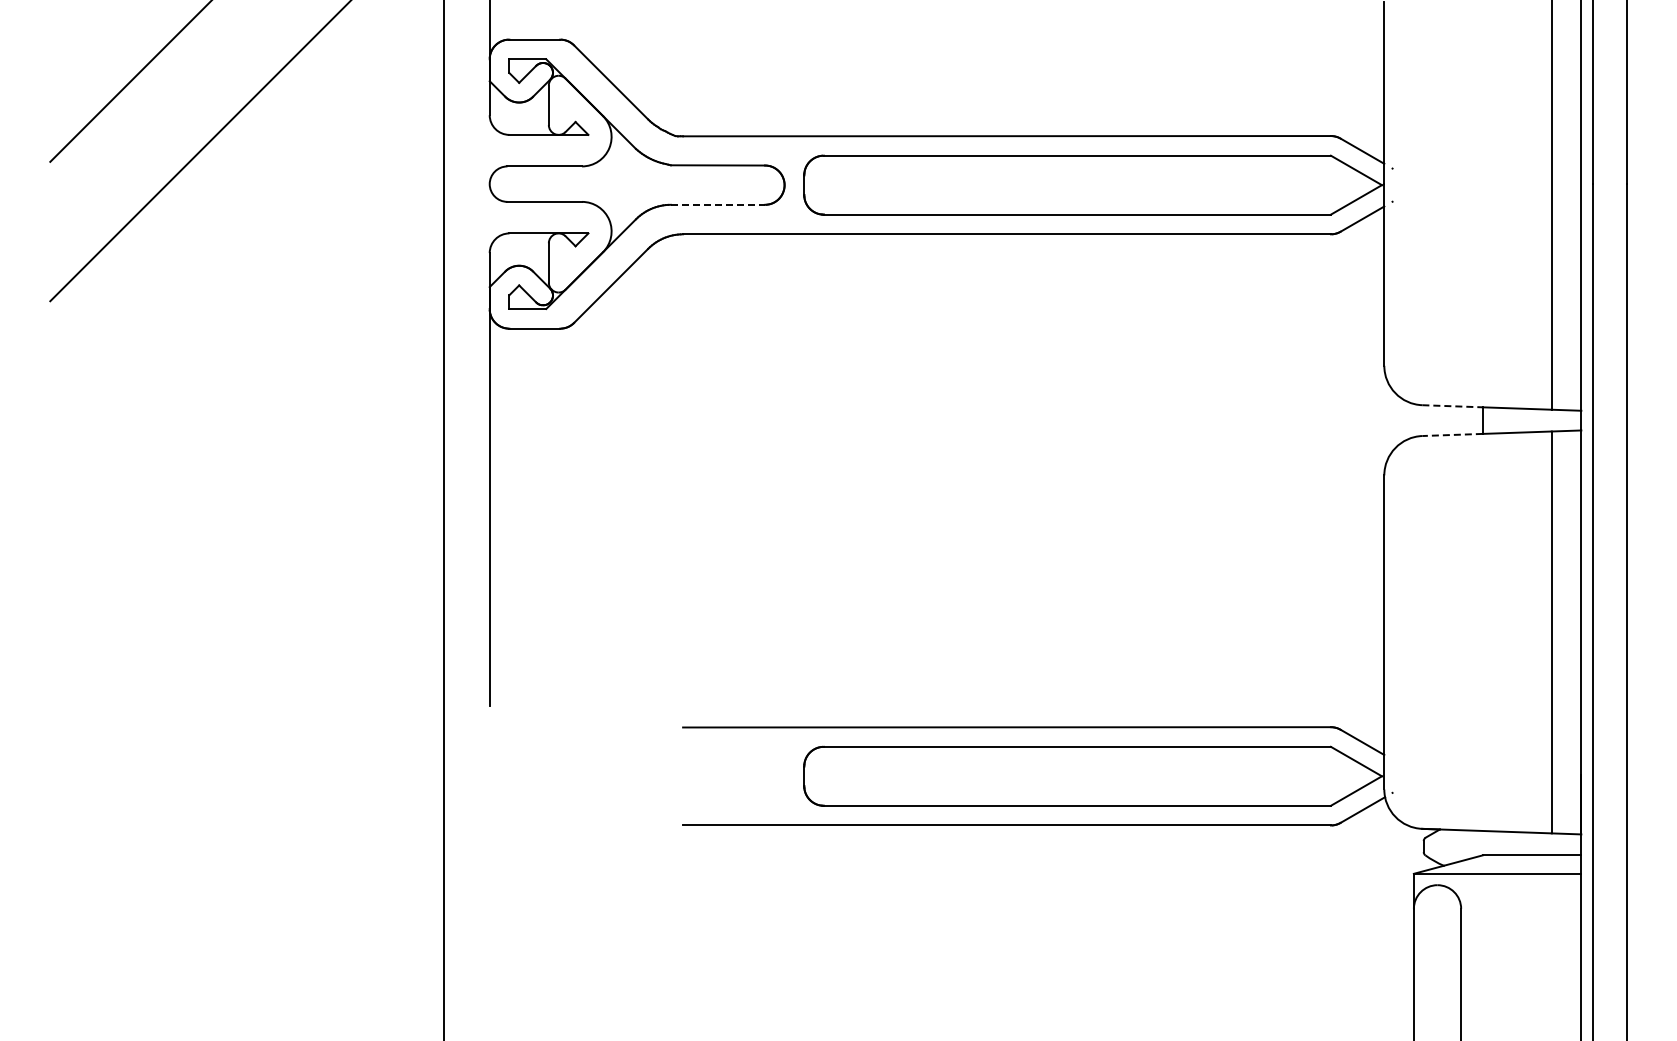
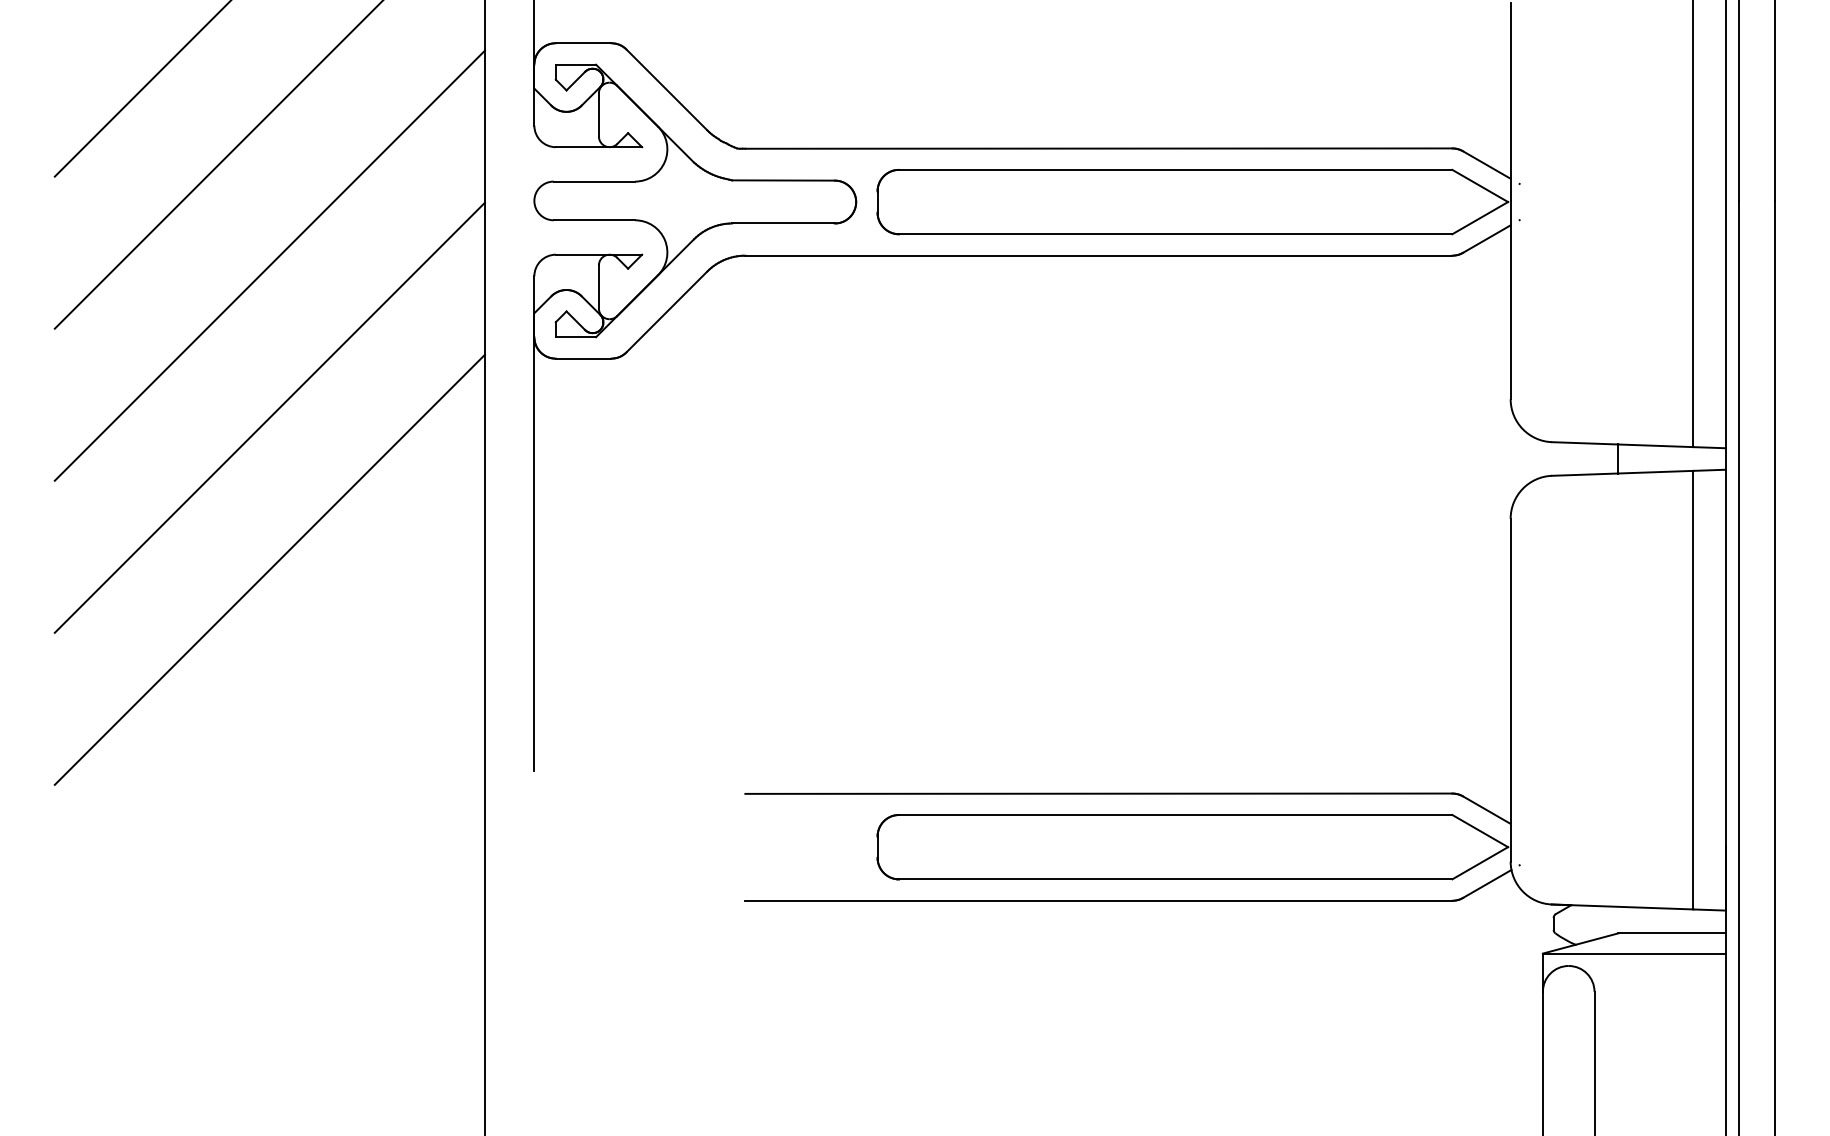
line: (718, 204) -> (784, 223), dashed -> solid
line: (247, 243) -> (270, 265), added
line: (247, 382) -> (270, 417), added
line: (1453, 406) -> (1586, 443), dashed -> solid
line: (1452, 434) -> (1585, 474), dashed -> solid
line: (247, 522) -> (270, 570), added

